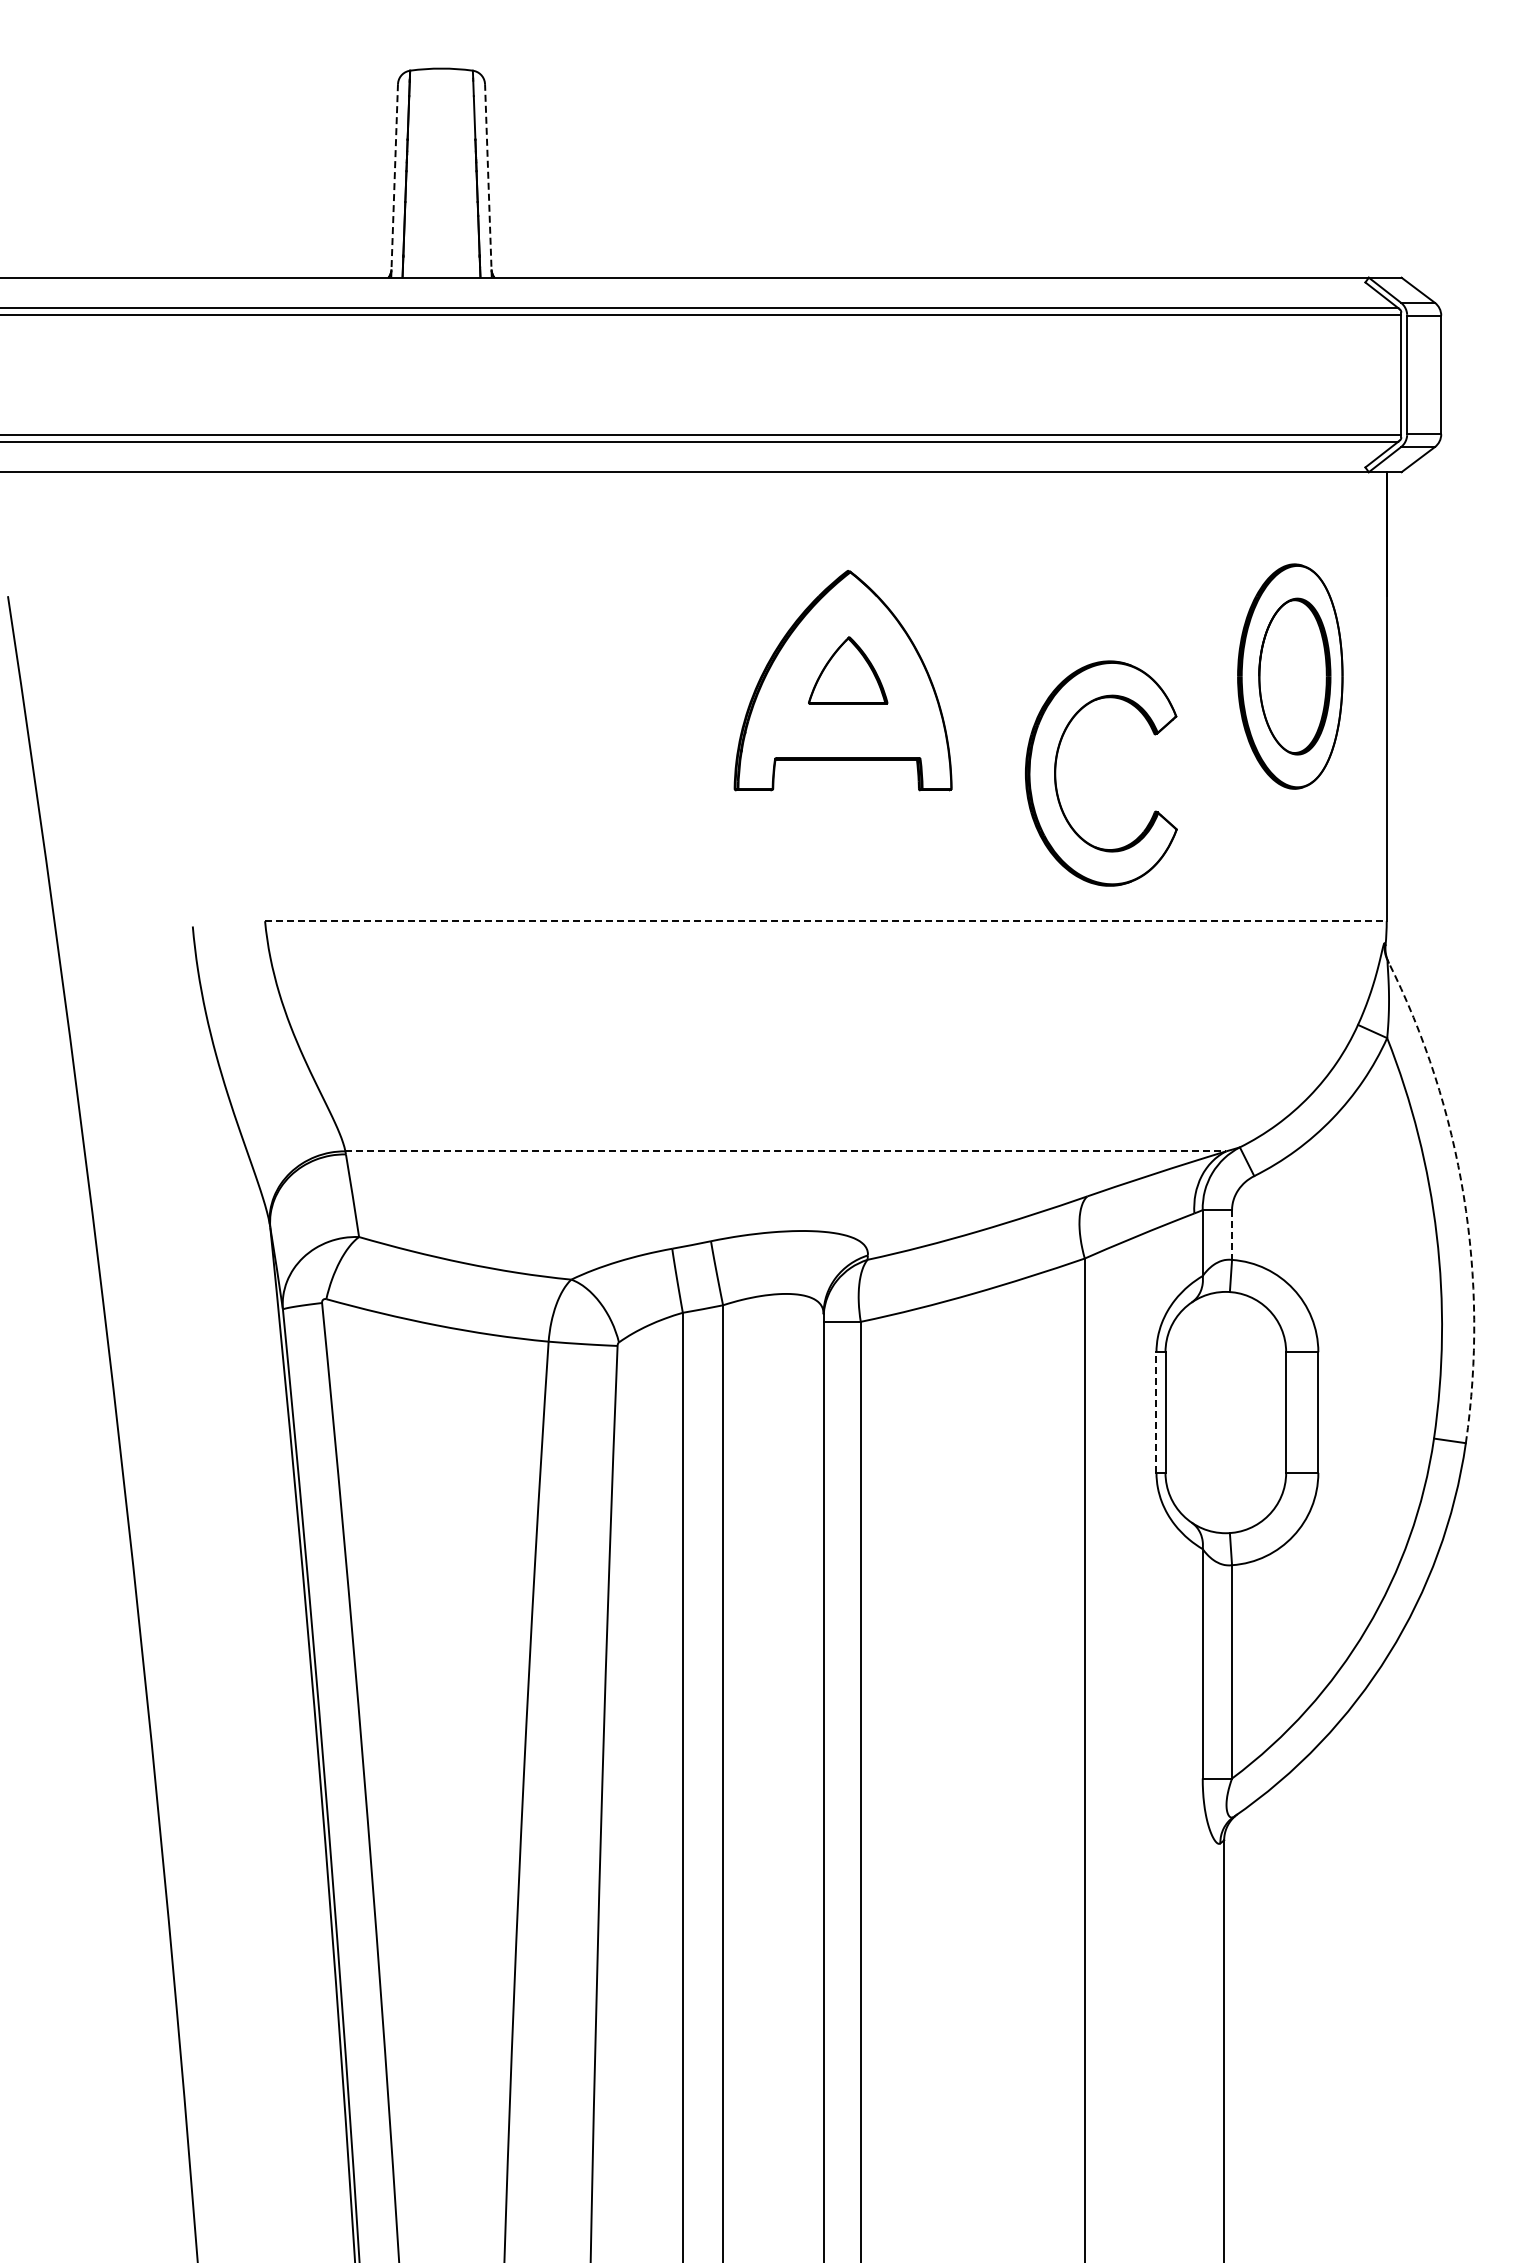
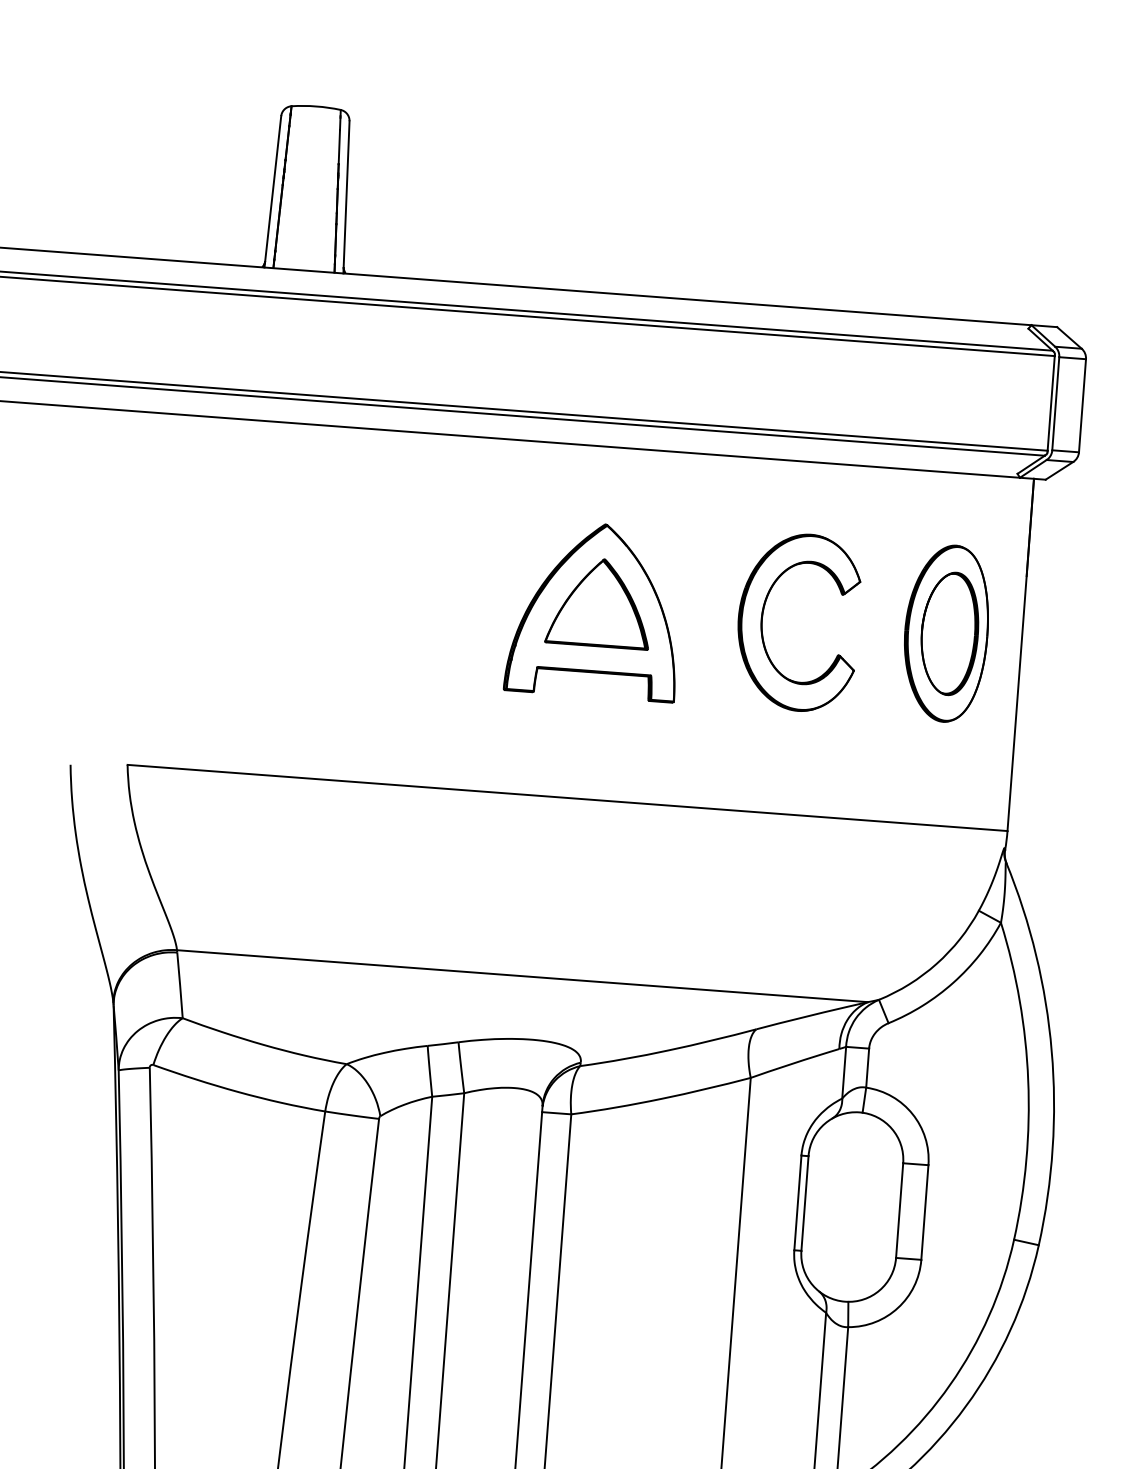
line: (394, 180) -> (272, 191), dashed -> solid
line: (488, 180) -> (346, 197), dashed -> solid
part: (847, 670) -> (599, 602), size x1.67
part: (1056, 773) -> (762, 619), moved
line: (825, 921) -> (567, 798), dashed -> solid
line: (786, 1151) -> (523, 976), dashed -> solid
arc: (1463, 1196) -> (1051, 1051), dashed -> solid
line: (1232, 1235) -> (867, 1068), dashed -> solid
line: (1156, 1412) -> (797, 1202), dashed -> solid

